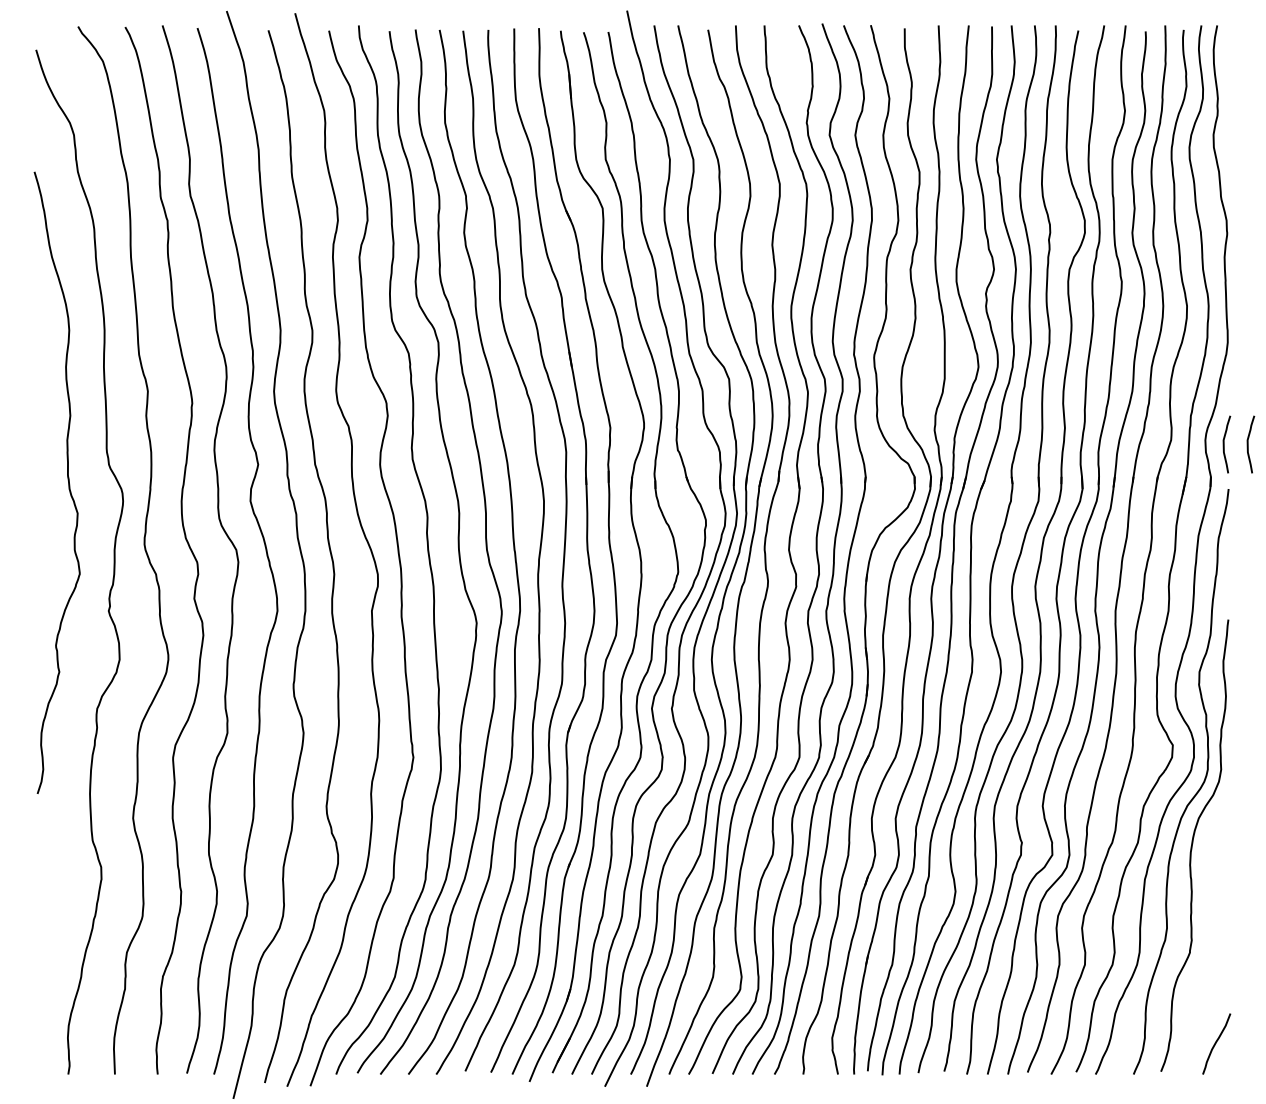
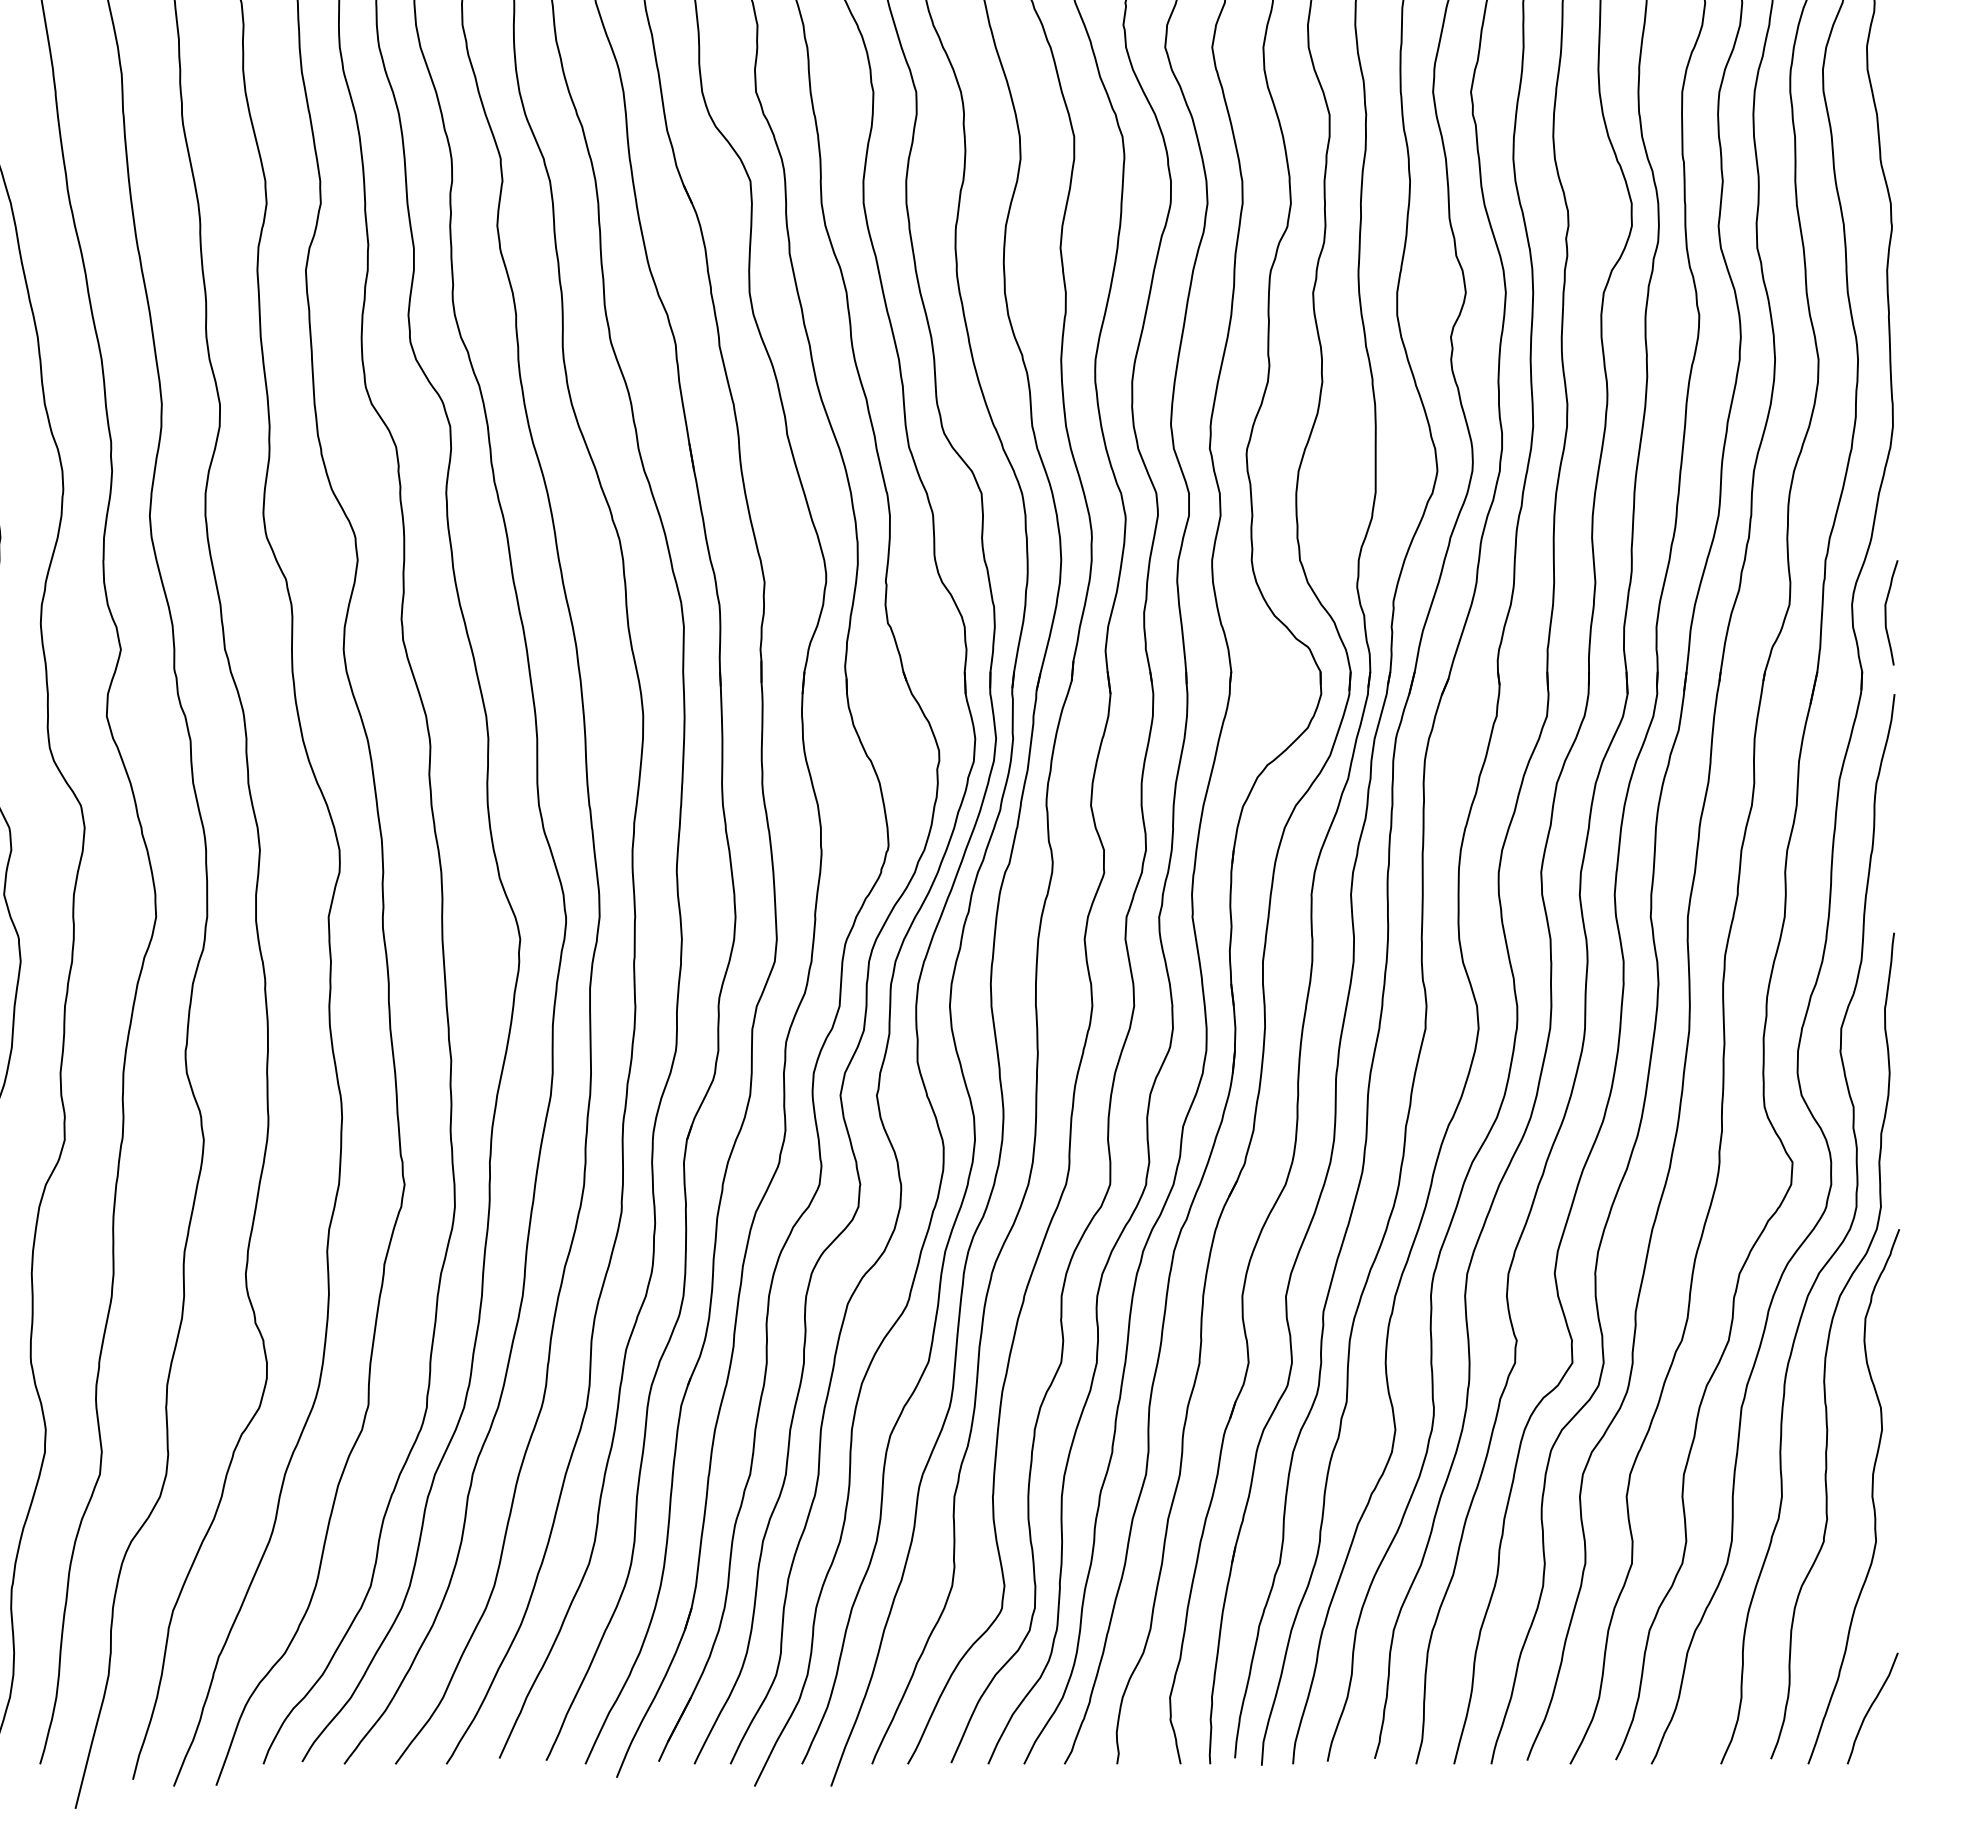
curve: (1248, 444) -> (1930, 612), removed
curve: (1215, 927) -> (1870, 1495), added

